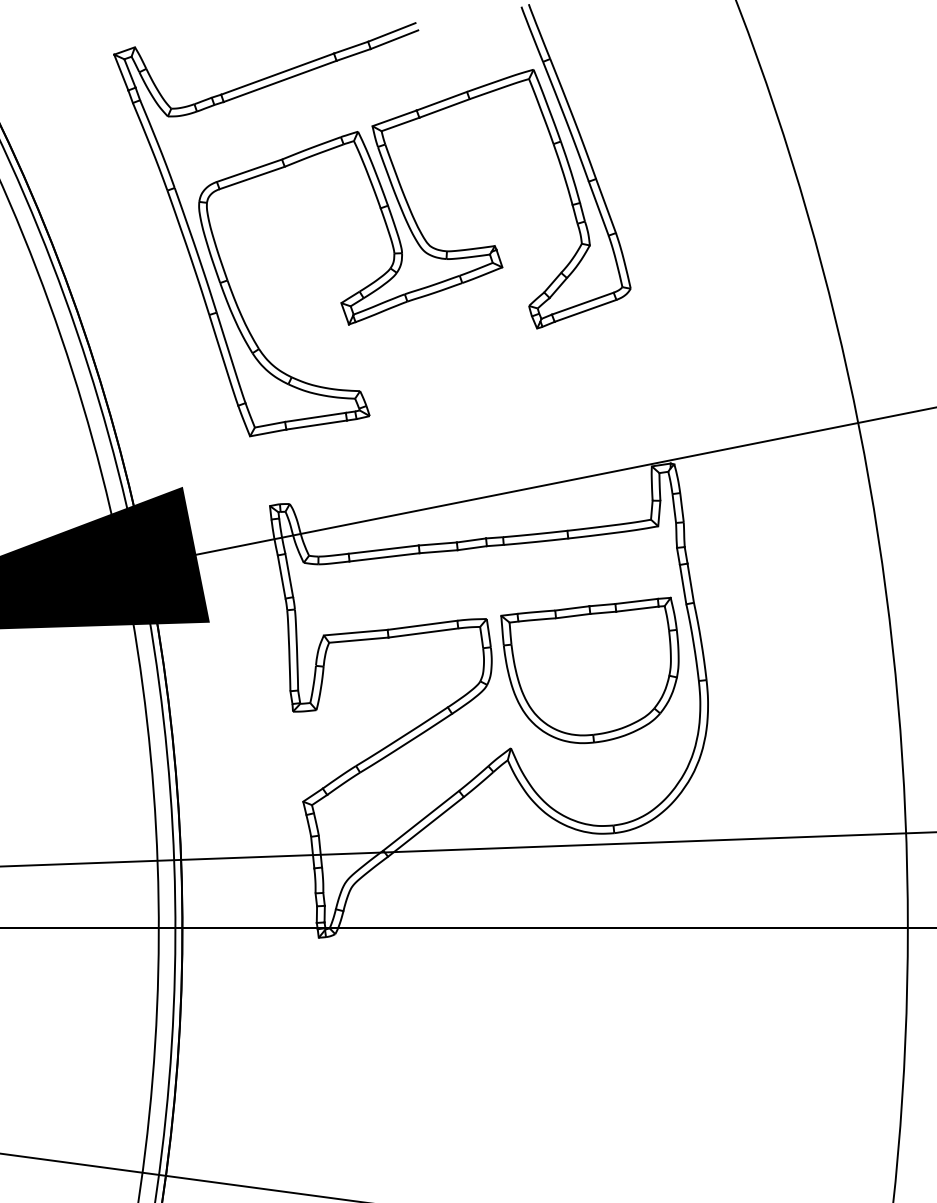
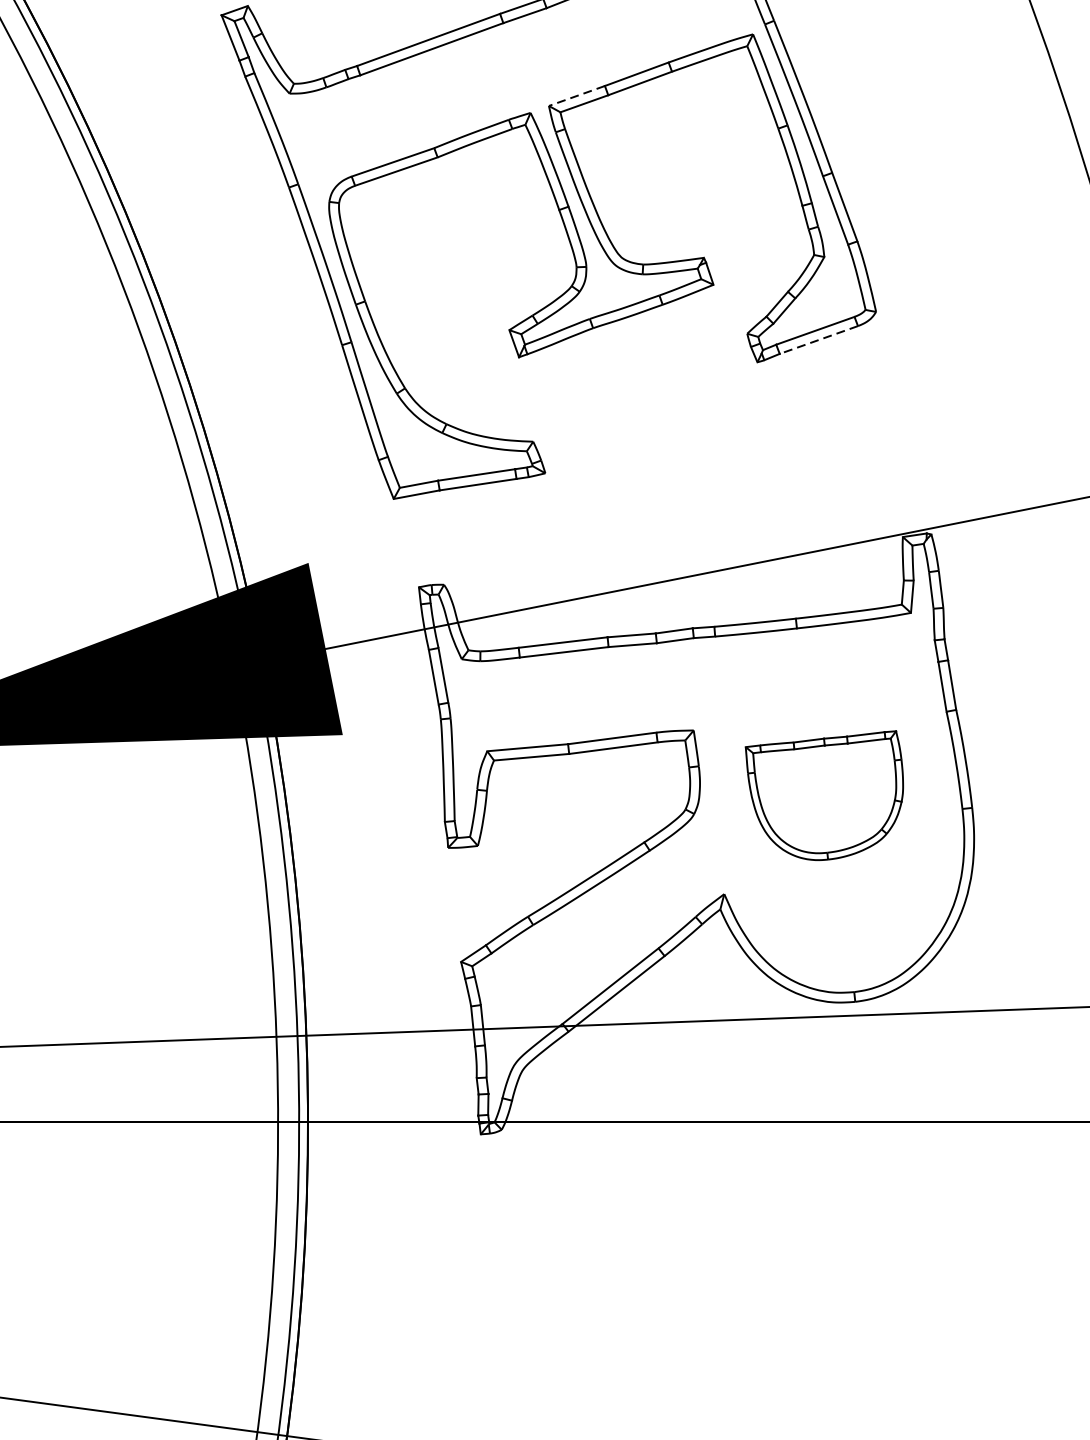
line: (394, 118) -> (576, 96), solid -> dashed
line: (585, 310) -> (818, 339), solid -> dashed
part: (589, 670) -> (823, 795), size x0.7

